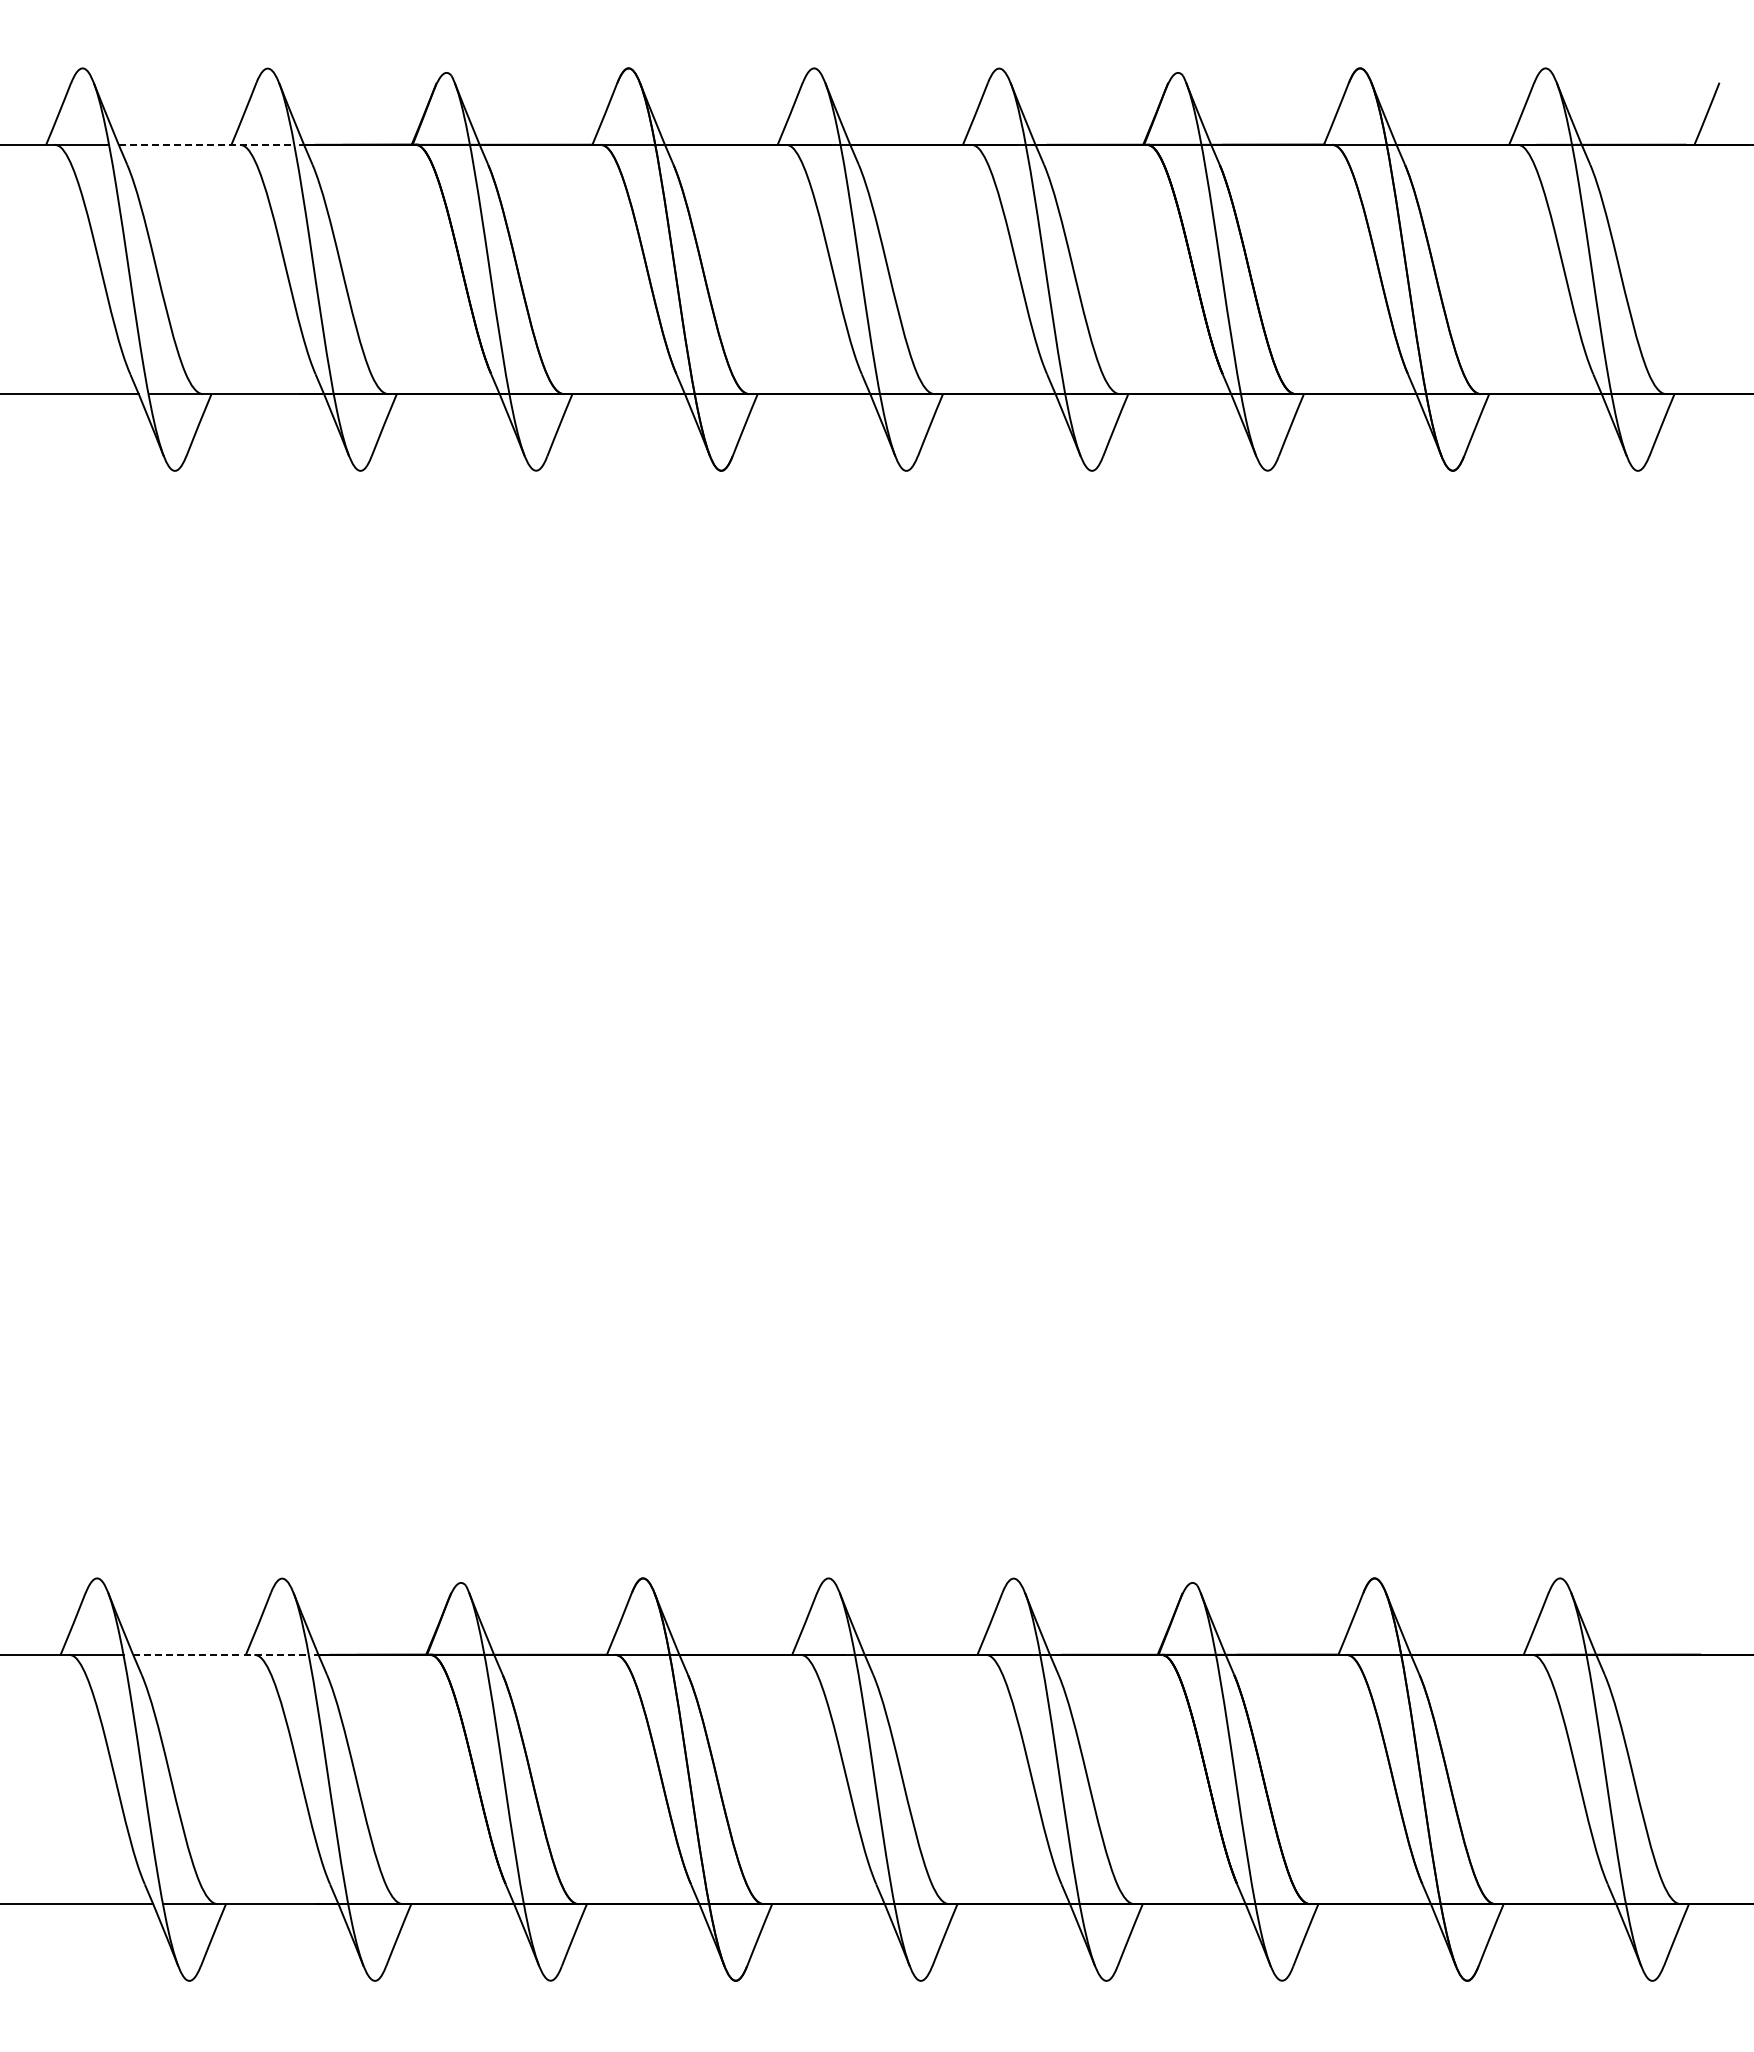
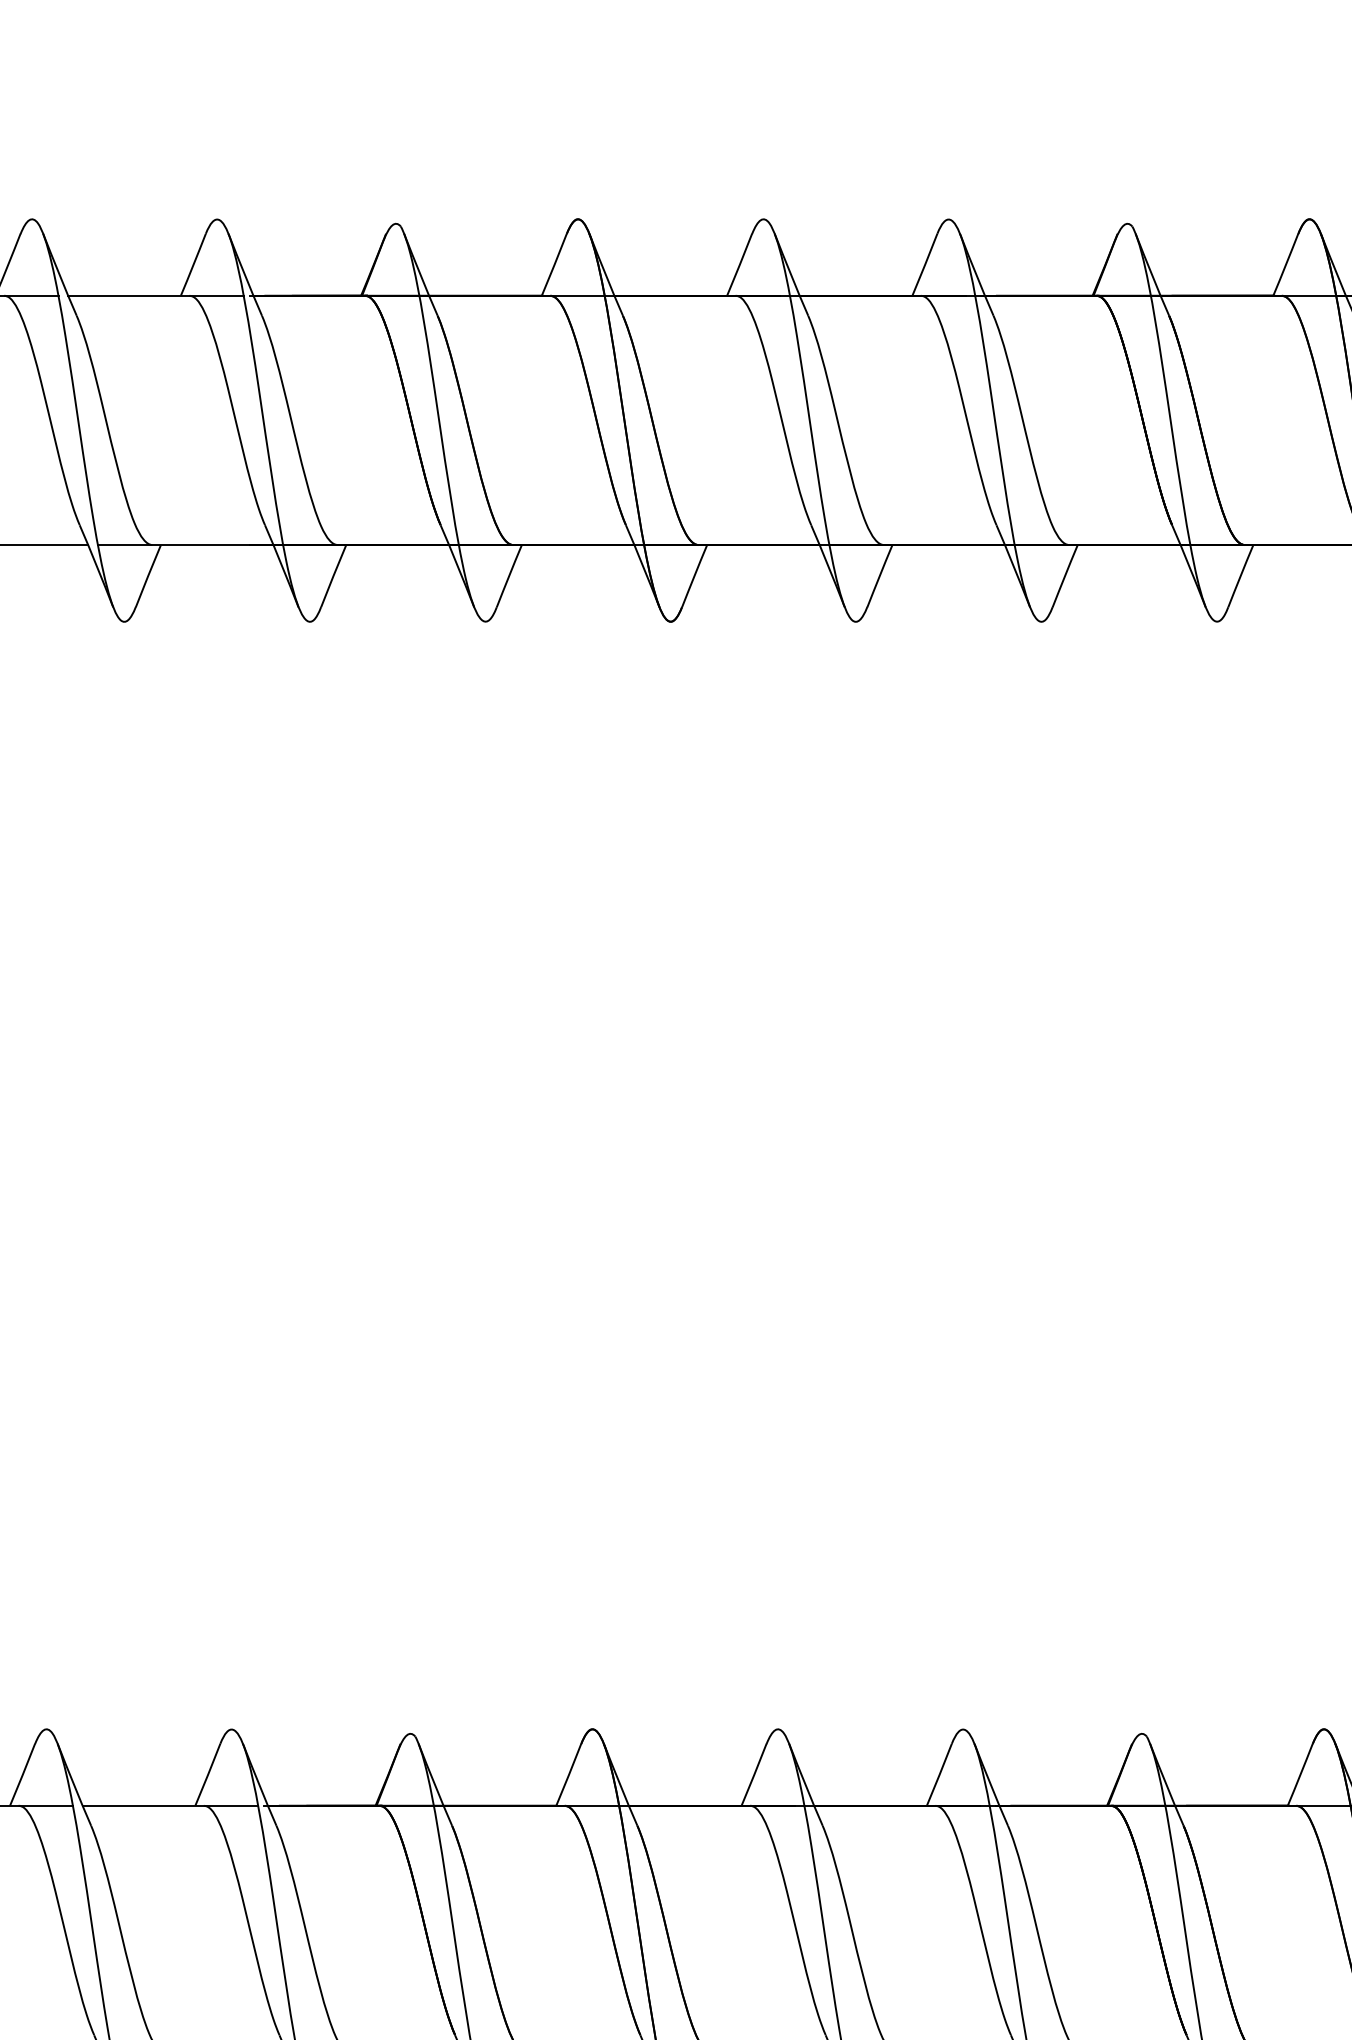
line: (206, 144) -> (155, 295), dashed -> solid
line: (221, 1654) -> (170, 1805), dashed -> solid

